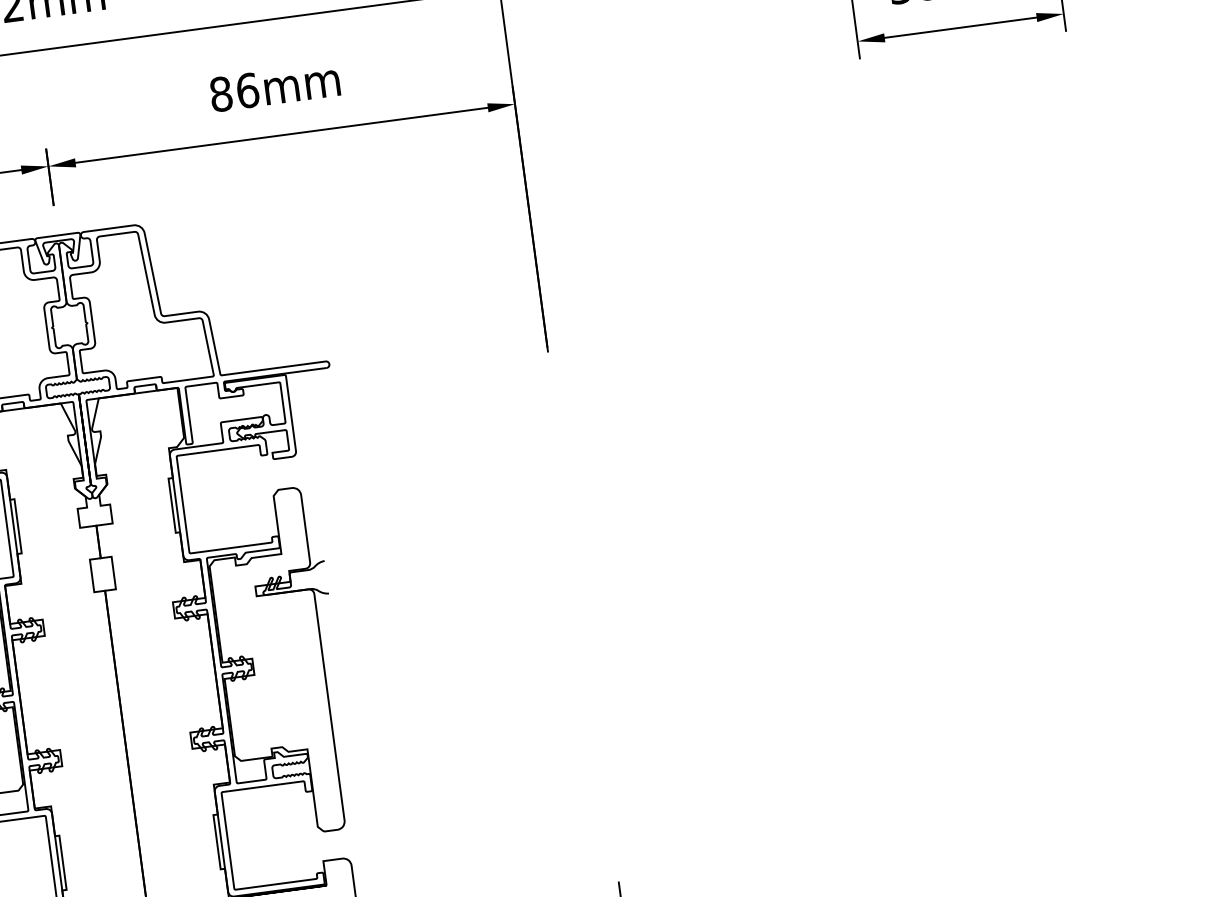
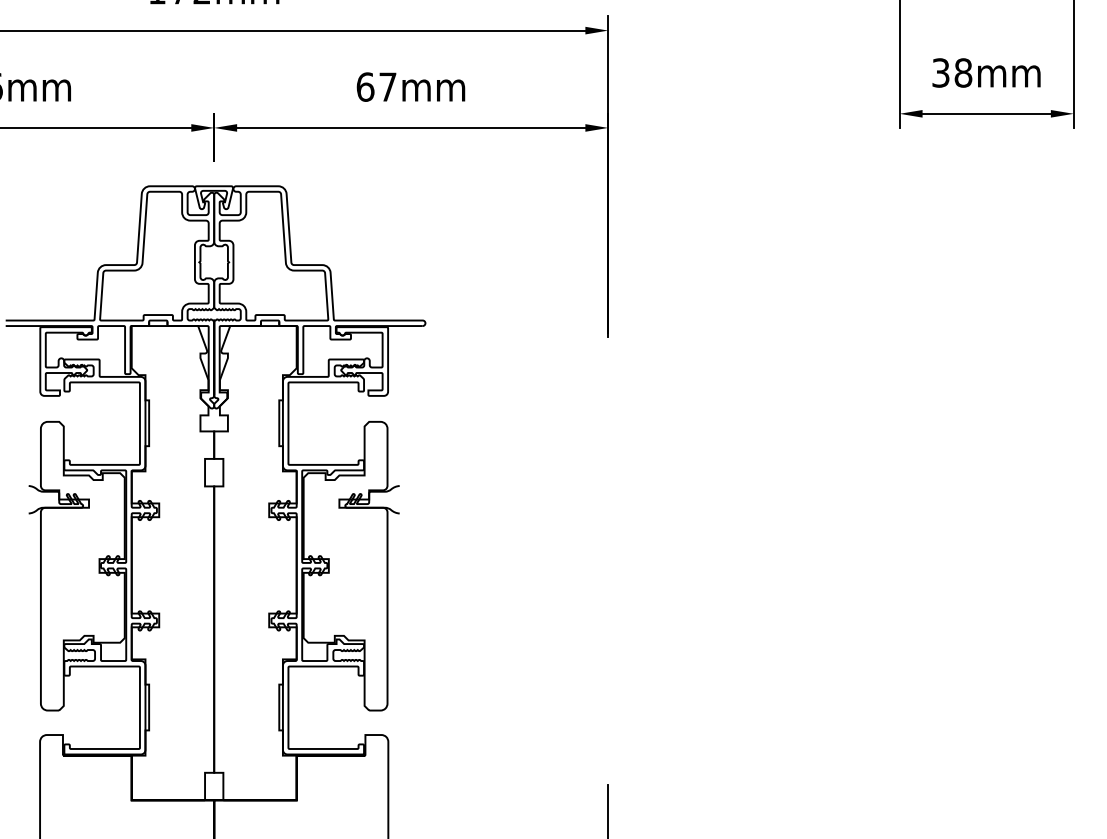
text: (234, 91) -> (376, 86), 86mm -> 67mm

